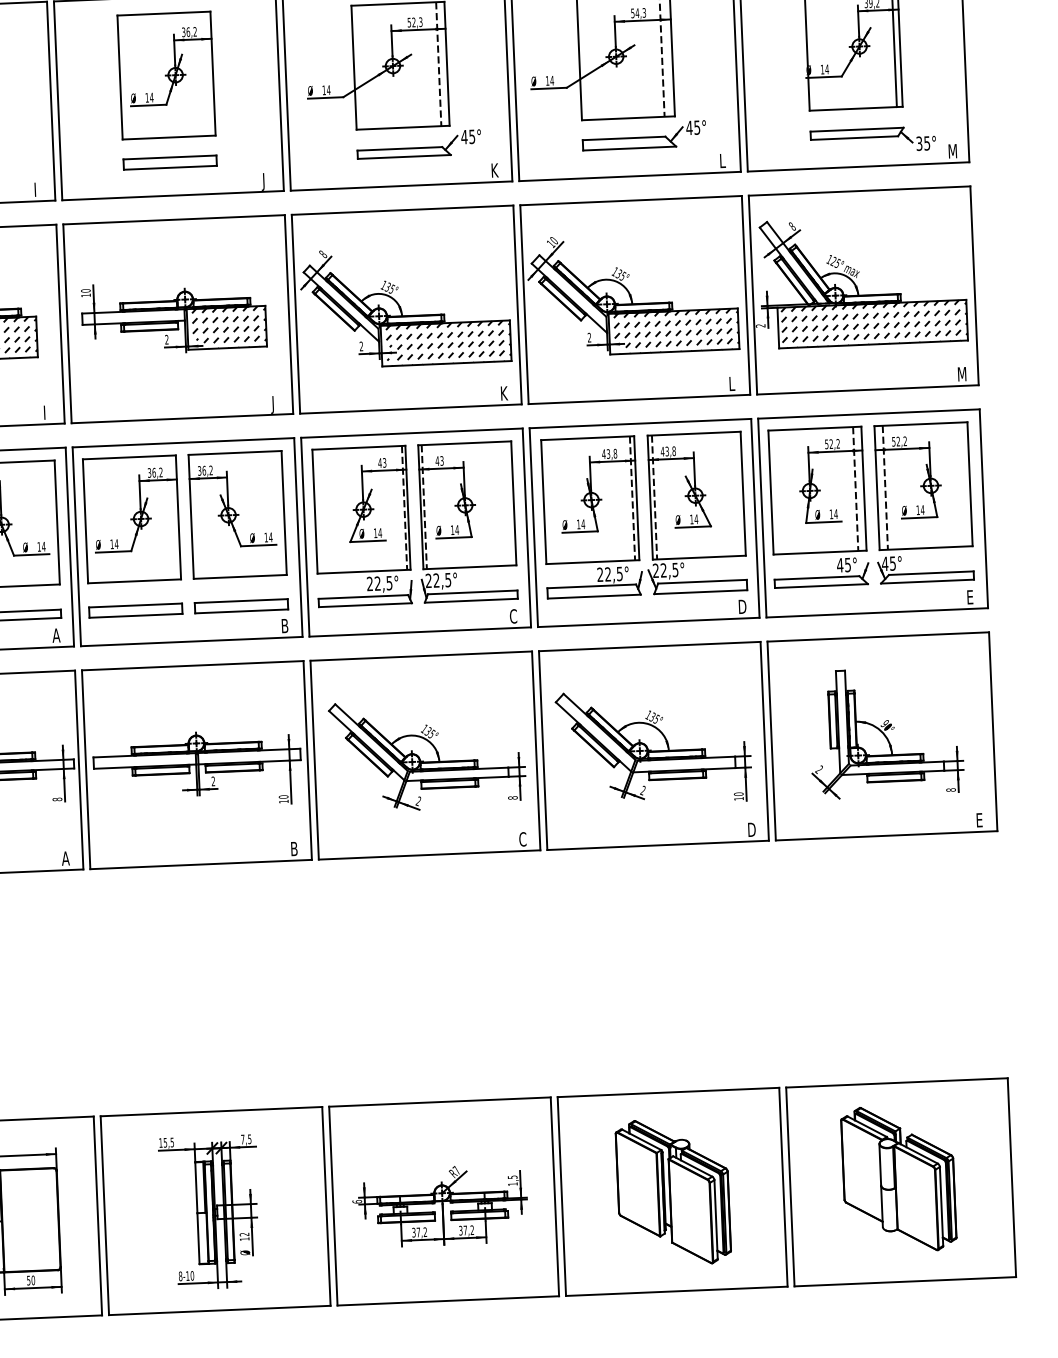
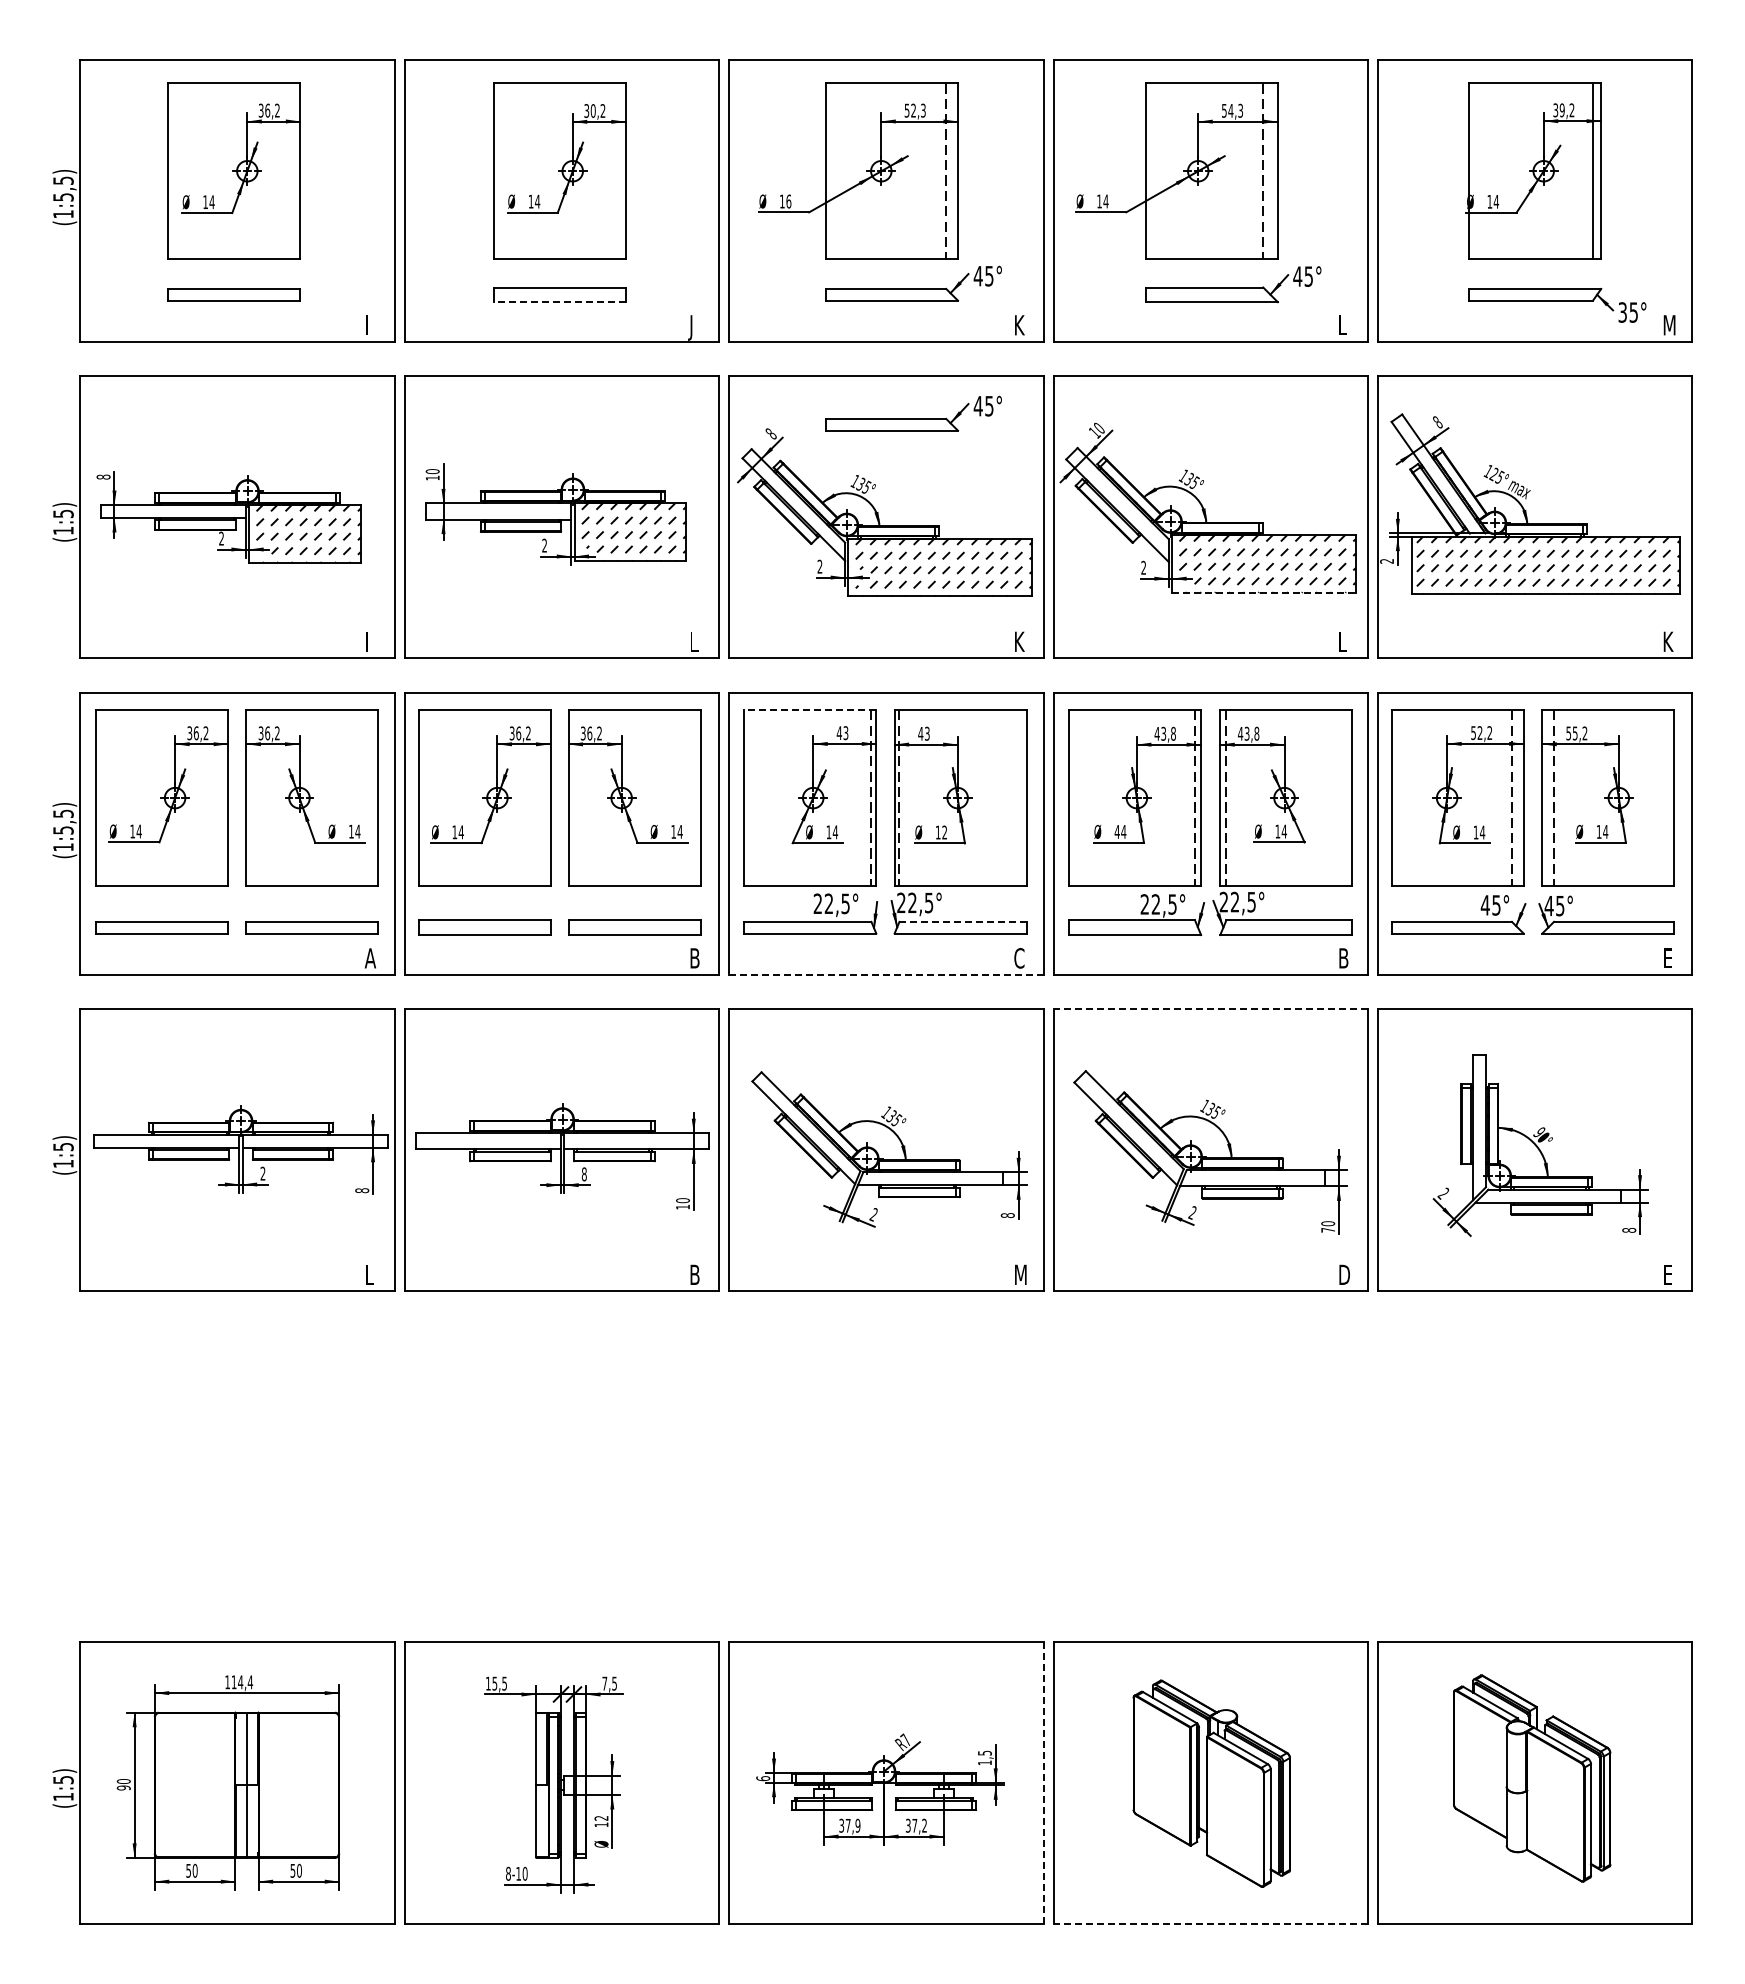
text: (187, 31) -> (592, 110), 36,2 -> 30,2
text: (328, 90) -> (788, 201), 14 -> 16
line: (170, 168) -> (559, 302), solid -> dashed
part: (422, 235) -> (913, 413), added
line: (674, 351) -> (1263, 592), solid -> dashed
text: (962, 374) -> (1670, 641), M -> K
text: (274, 404) -> (693, 643), J -> L
text: (897, 441) -> (1574, 733), 52,2 -> 55,2
line: (359, 448) -> (810, 710), solid -> dashed
text: (578, 524) -> (1116, 831), 14 -> 44
text: (457, 530) -> (944, 832), 14 -> 12
line: (473, 592) -> (963, 921), solid -> dashed
text: (743, 606) -> (1345, 958), D -> B
line: (419, 631) -> (885, 974), solid -> dashed
line: (649, 646) -> (1210, 1009), solid -> dashed
text: (212, 781) -> (583, 1174), 2 -> 8
text: (738, 799) -> (1327, 1230), 10 -> 70
text: (523, 839) -> (1020, 1274), C -> M
text: (65, 858) -> (370, 1274), A -> L
line: (554, 1196) -> (1043, 1783), solid -> dashed
text: (425, 1232) -> (857, 1825), 37,2 -> 37,9
line: (676, 1291) -> (1210, 1924), solid -> dashed

